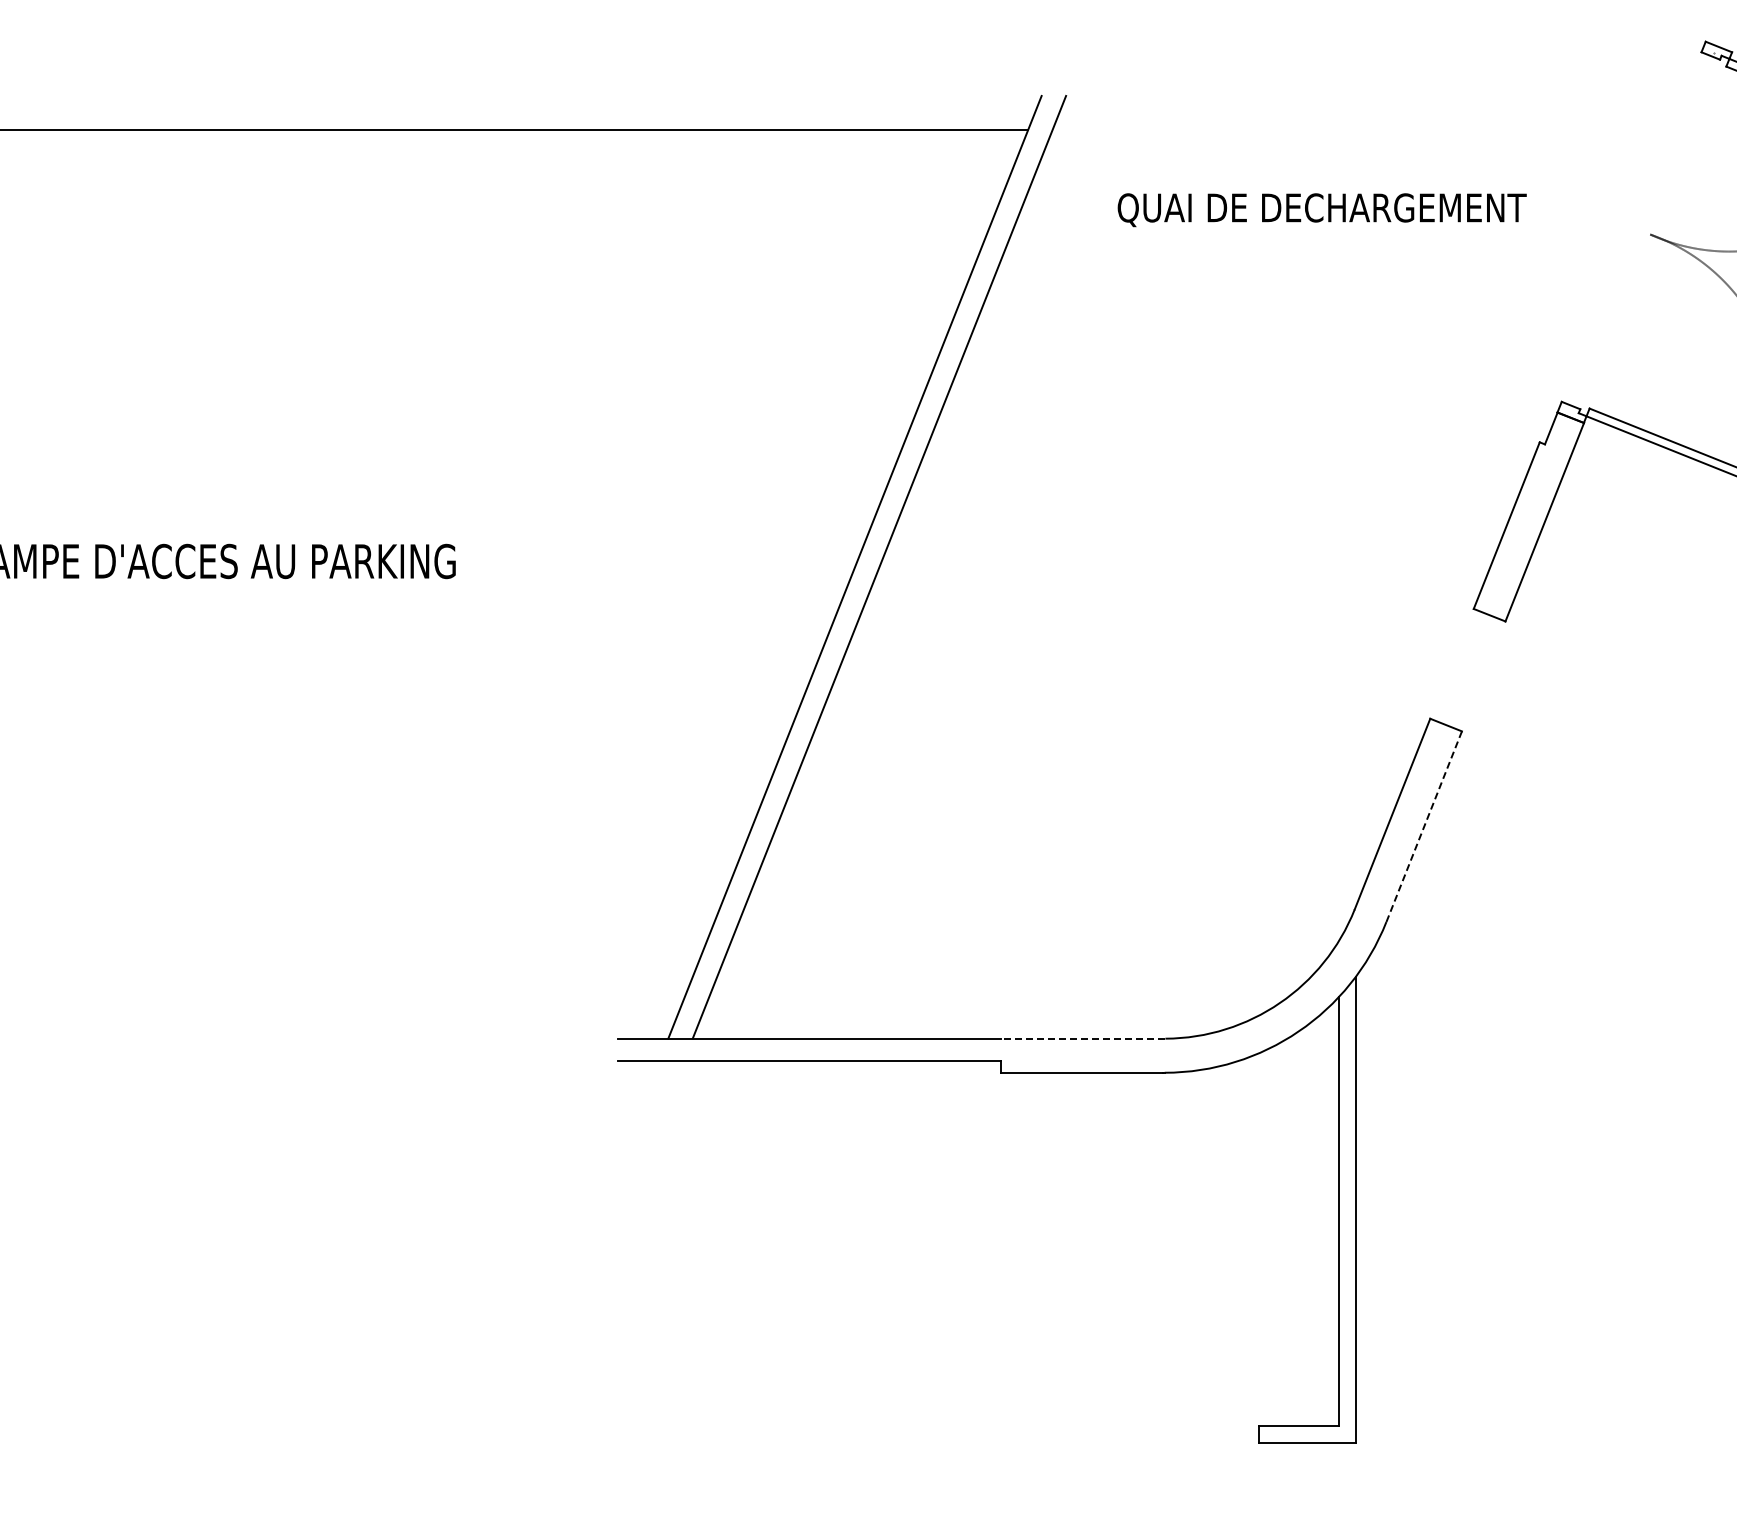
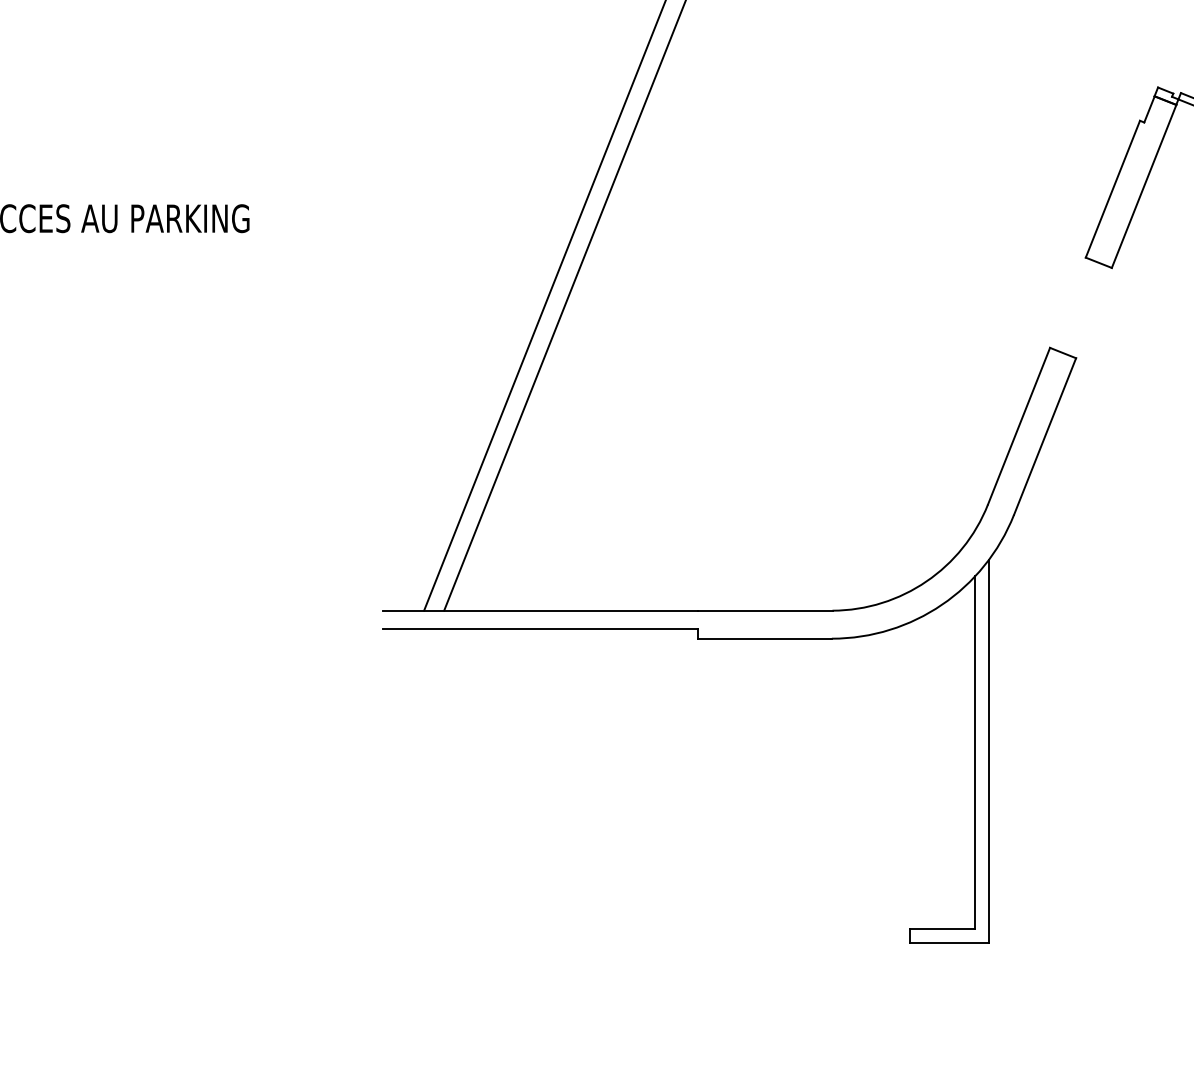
line: (1424, 826) -> (1045, 436), dashed -> solid
line: (1083, 1038) -> (765, 610), dashed -> solid

